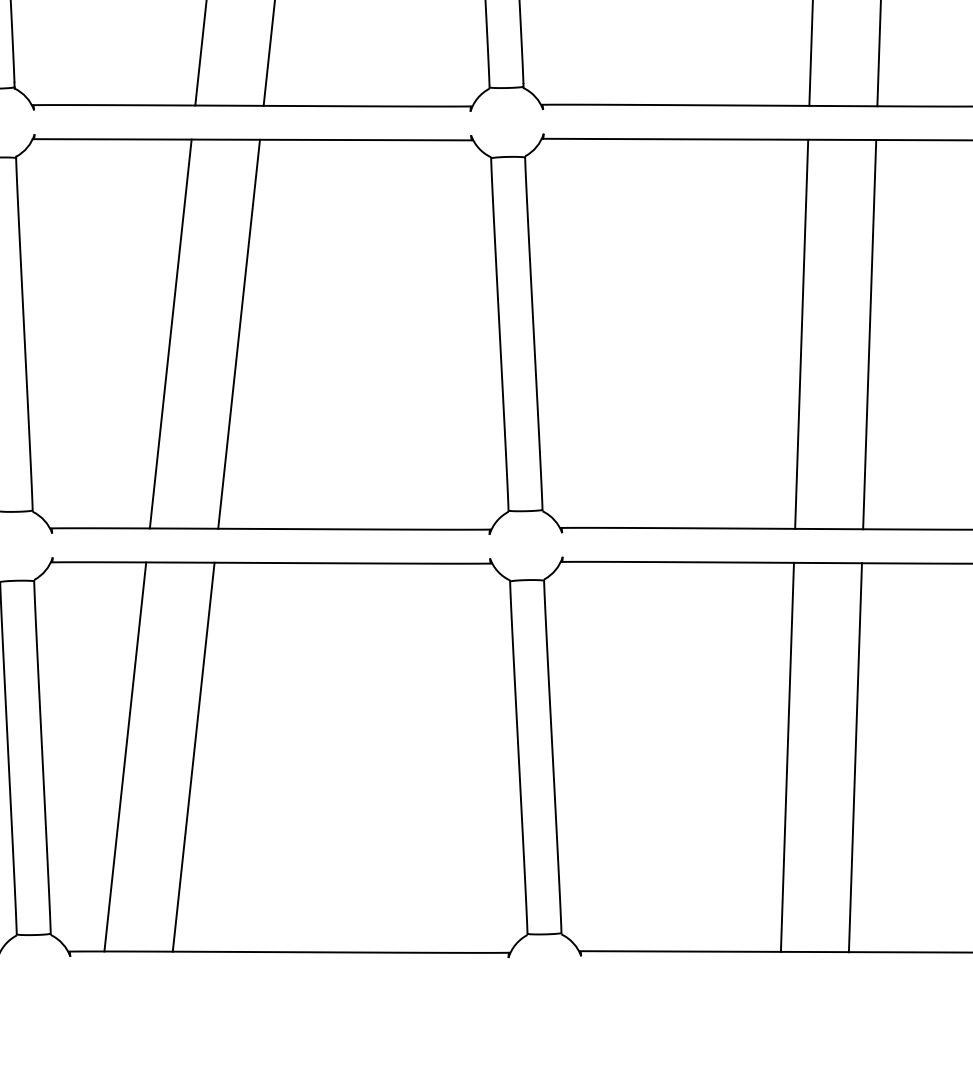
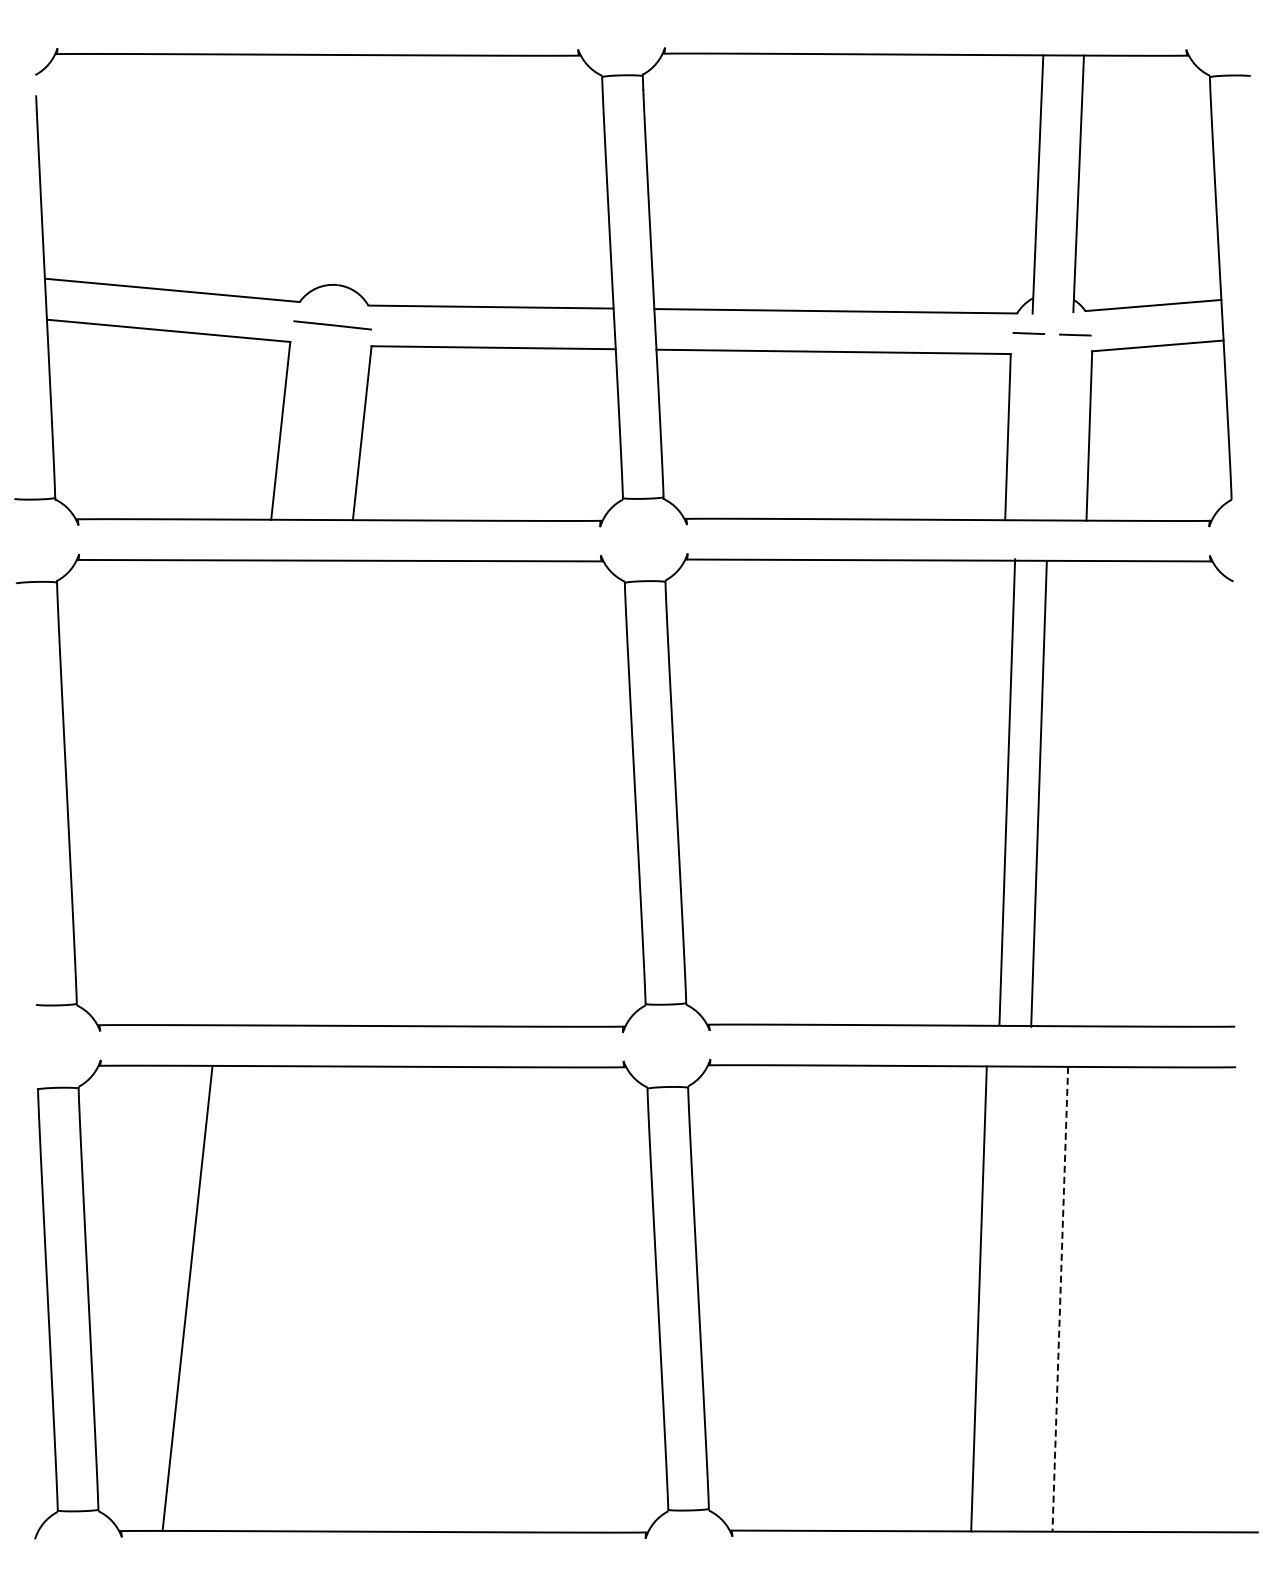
line: (170, 333) -> (241, 792), removed
line: (239, 333) -> (323, 792), removed
line: (801, 333) -> (1038, 793), moved
line: (869, 334) -> (1007, 791), moved
line: (193, 757) -> (269, 1298), removed
line: (855, 757) -> (1060, 1299), solid -> dashed

